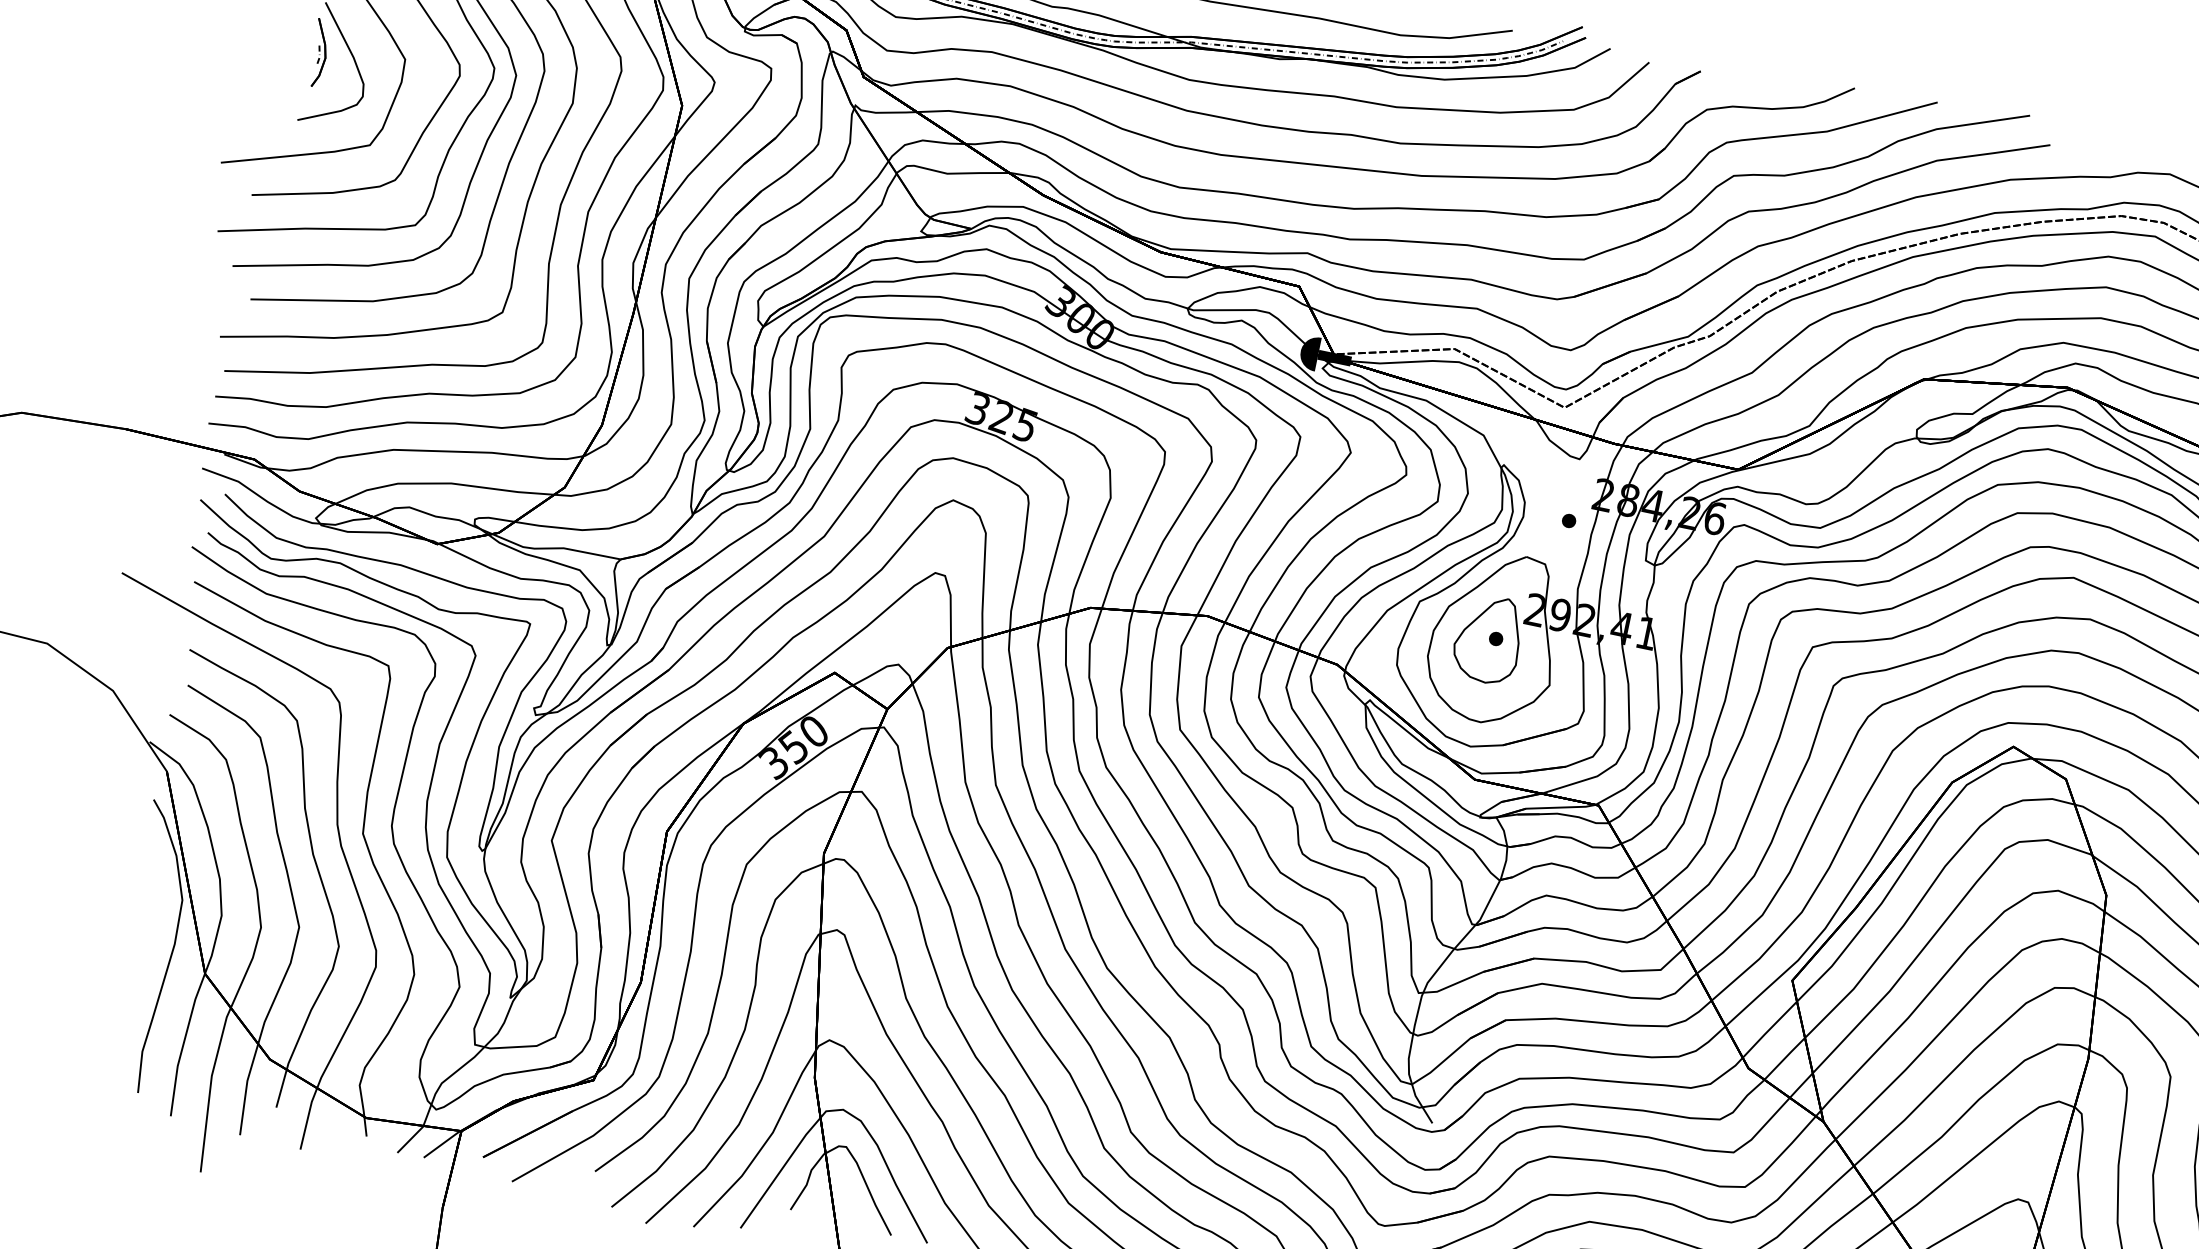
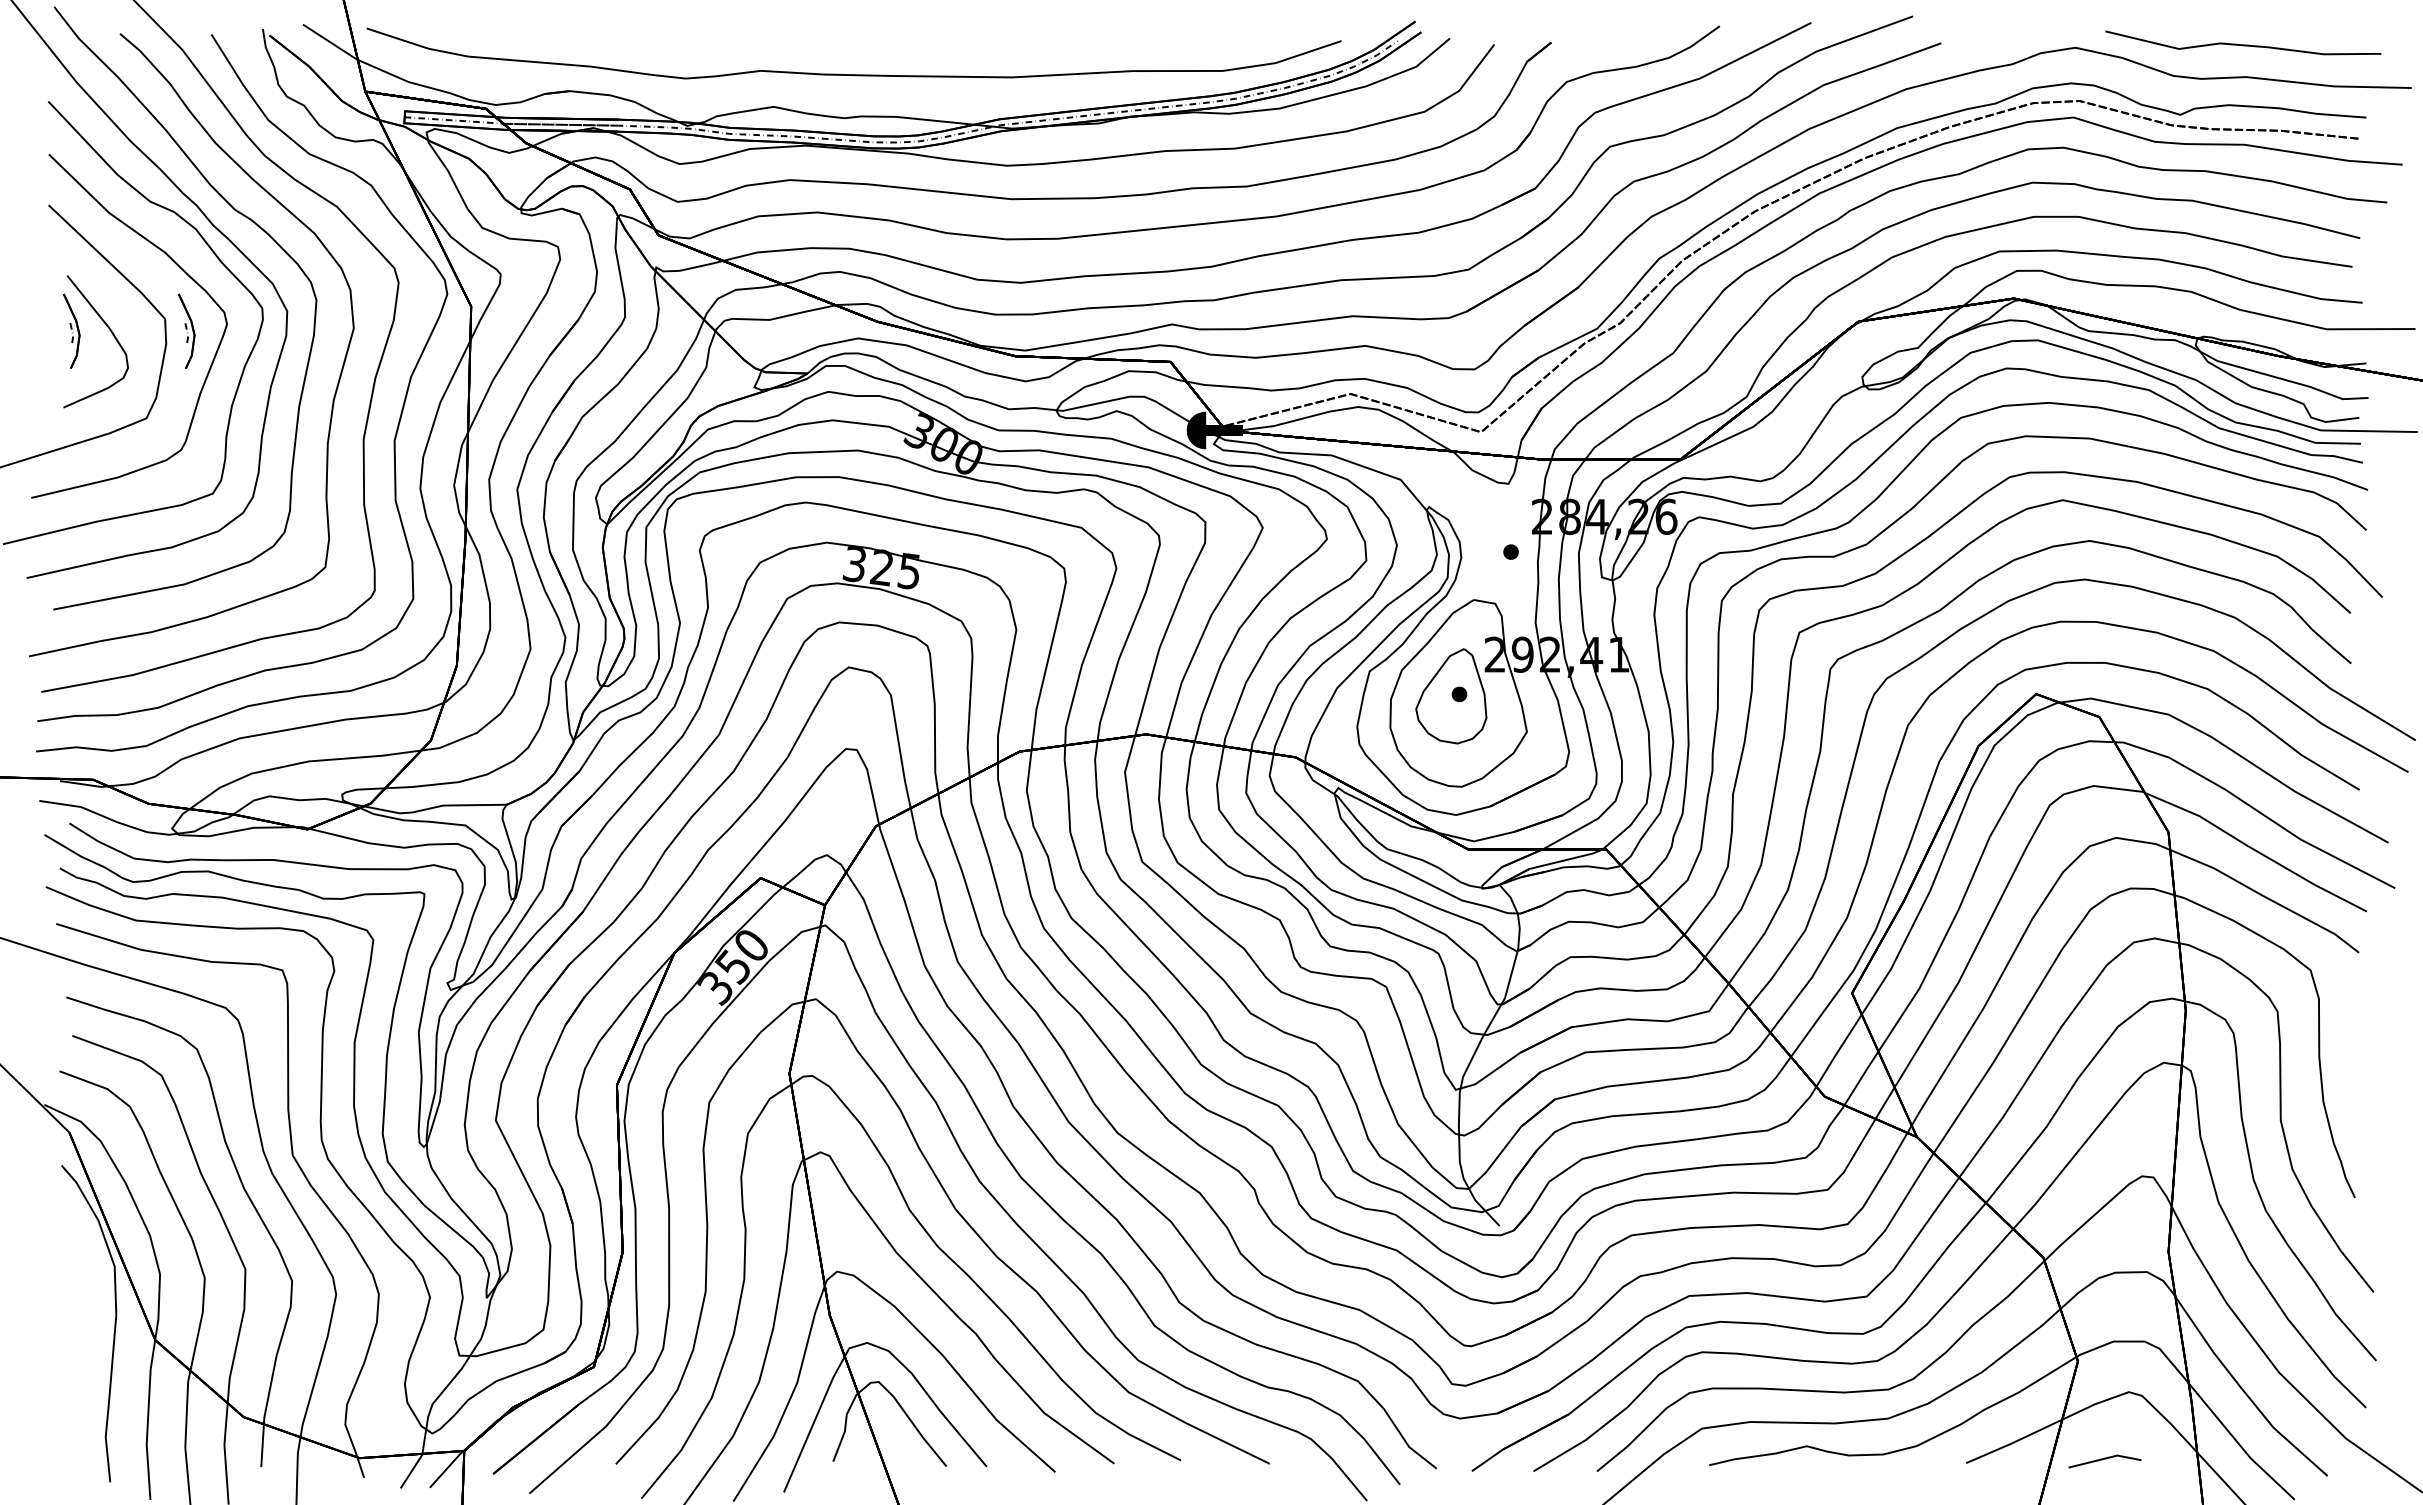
part: (422, 73) -> (186, 330), added

